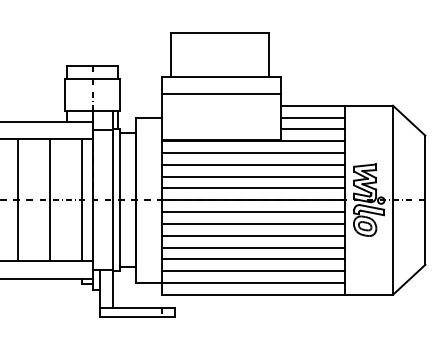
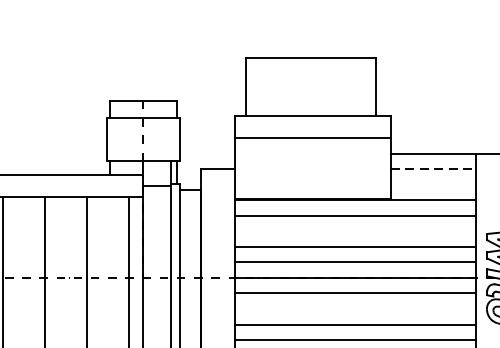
line: (313, 117) -> (433, 169), solid -> dashed
line: (312, 129) -> (432, 184), removed
line: (253, 164) -> (354, 230), removed
line: (253, 223) -> (354, 308), removed

